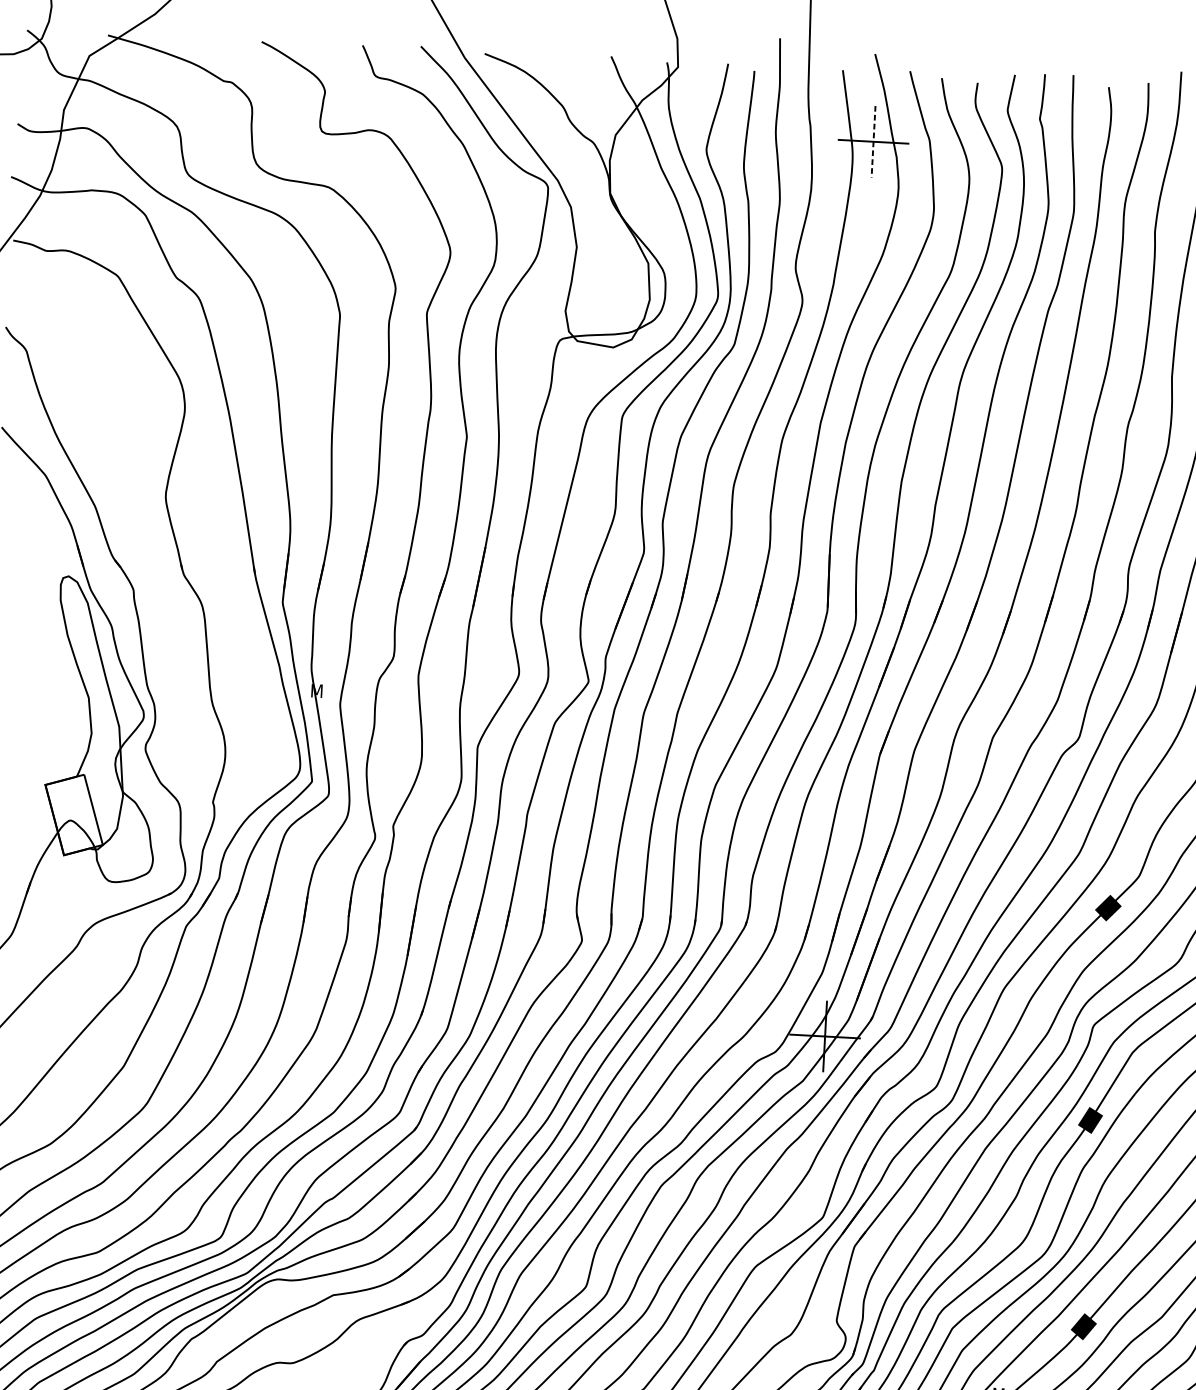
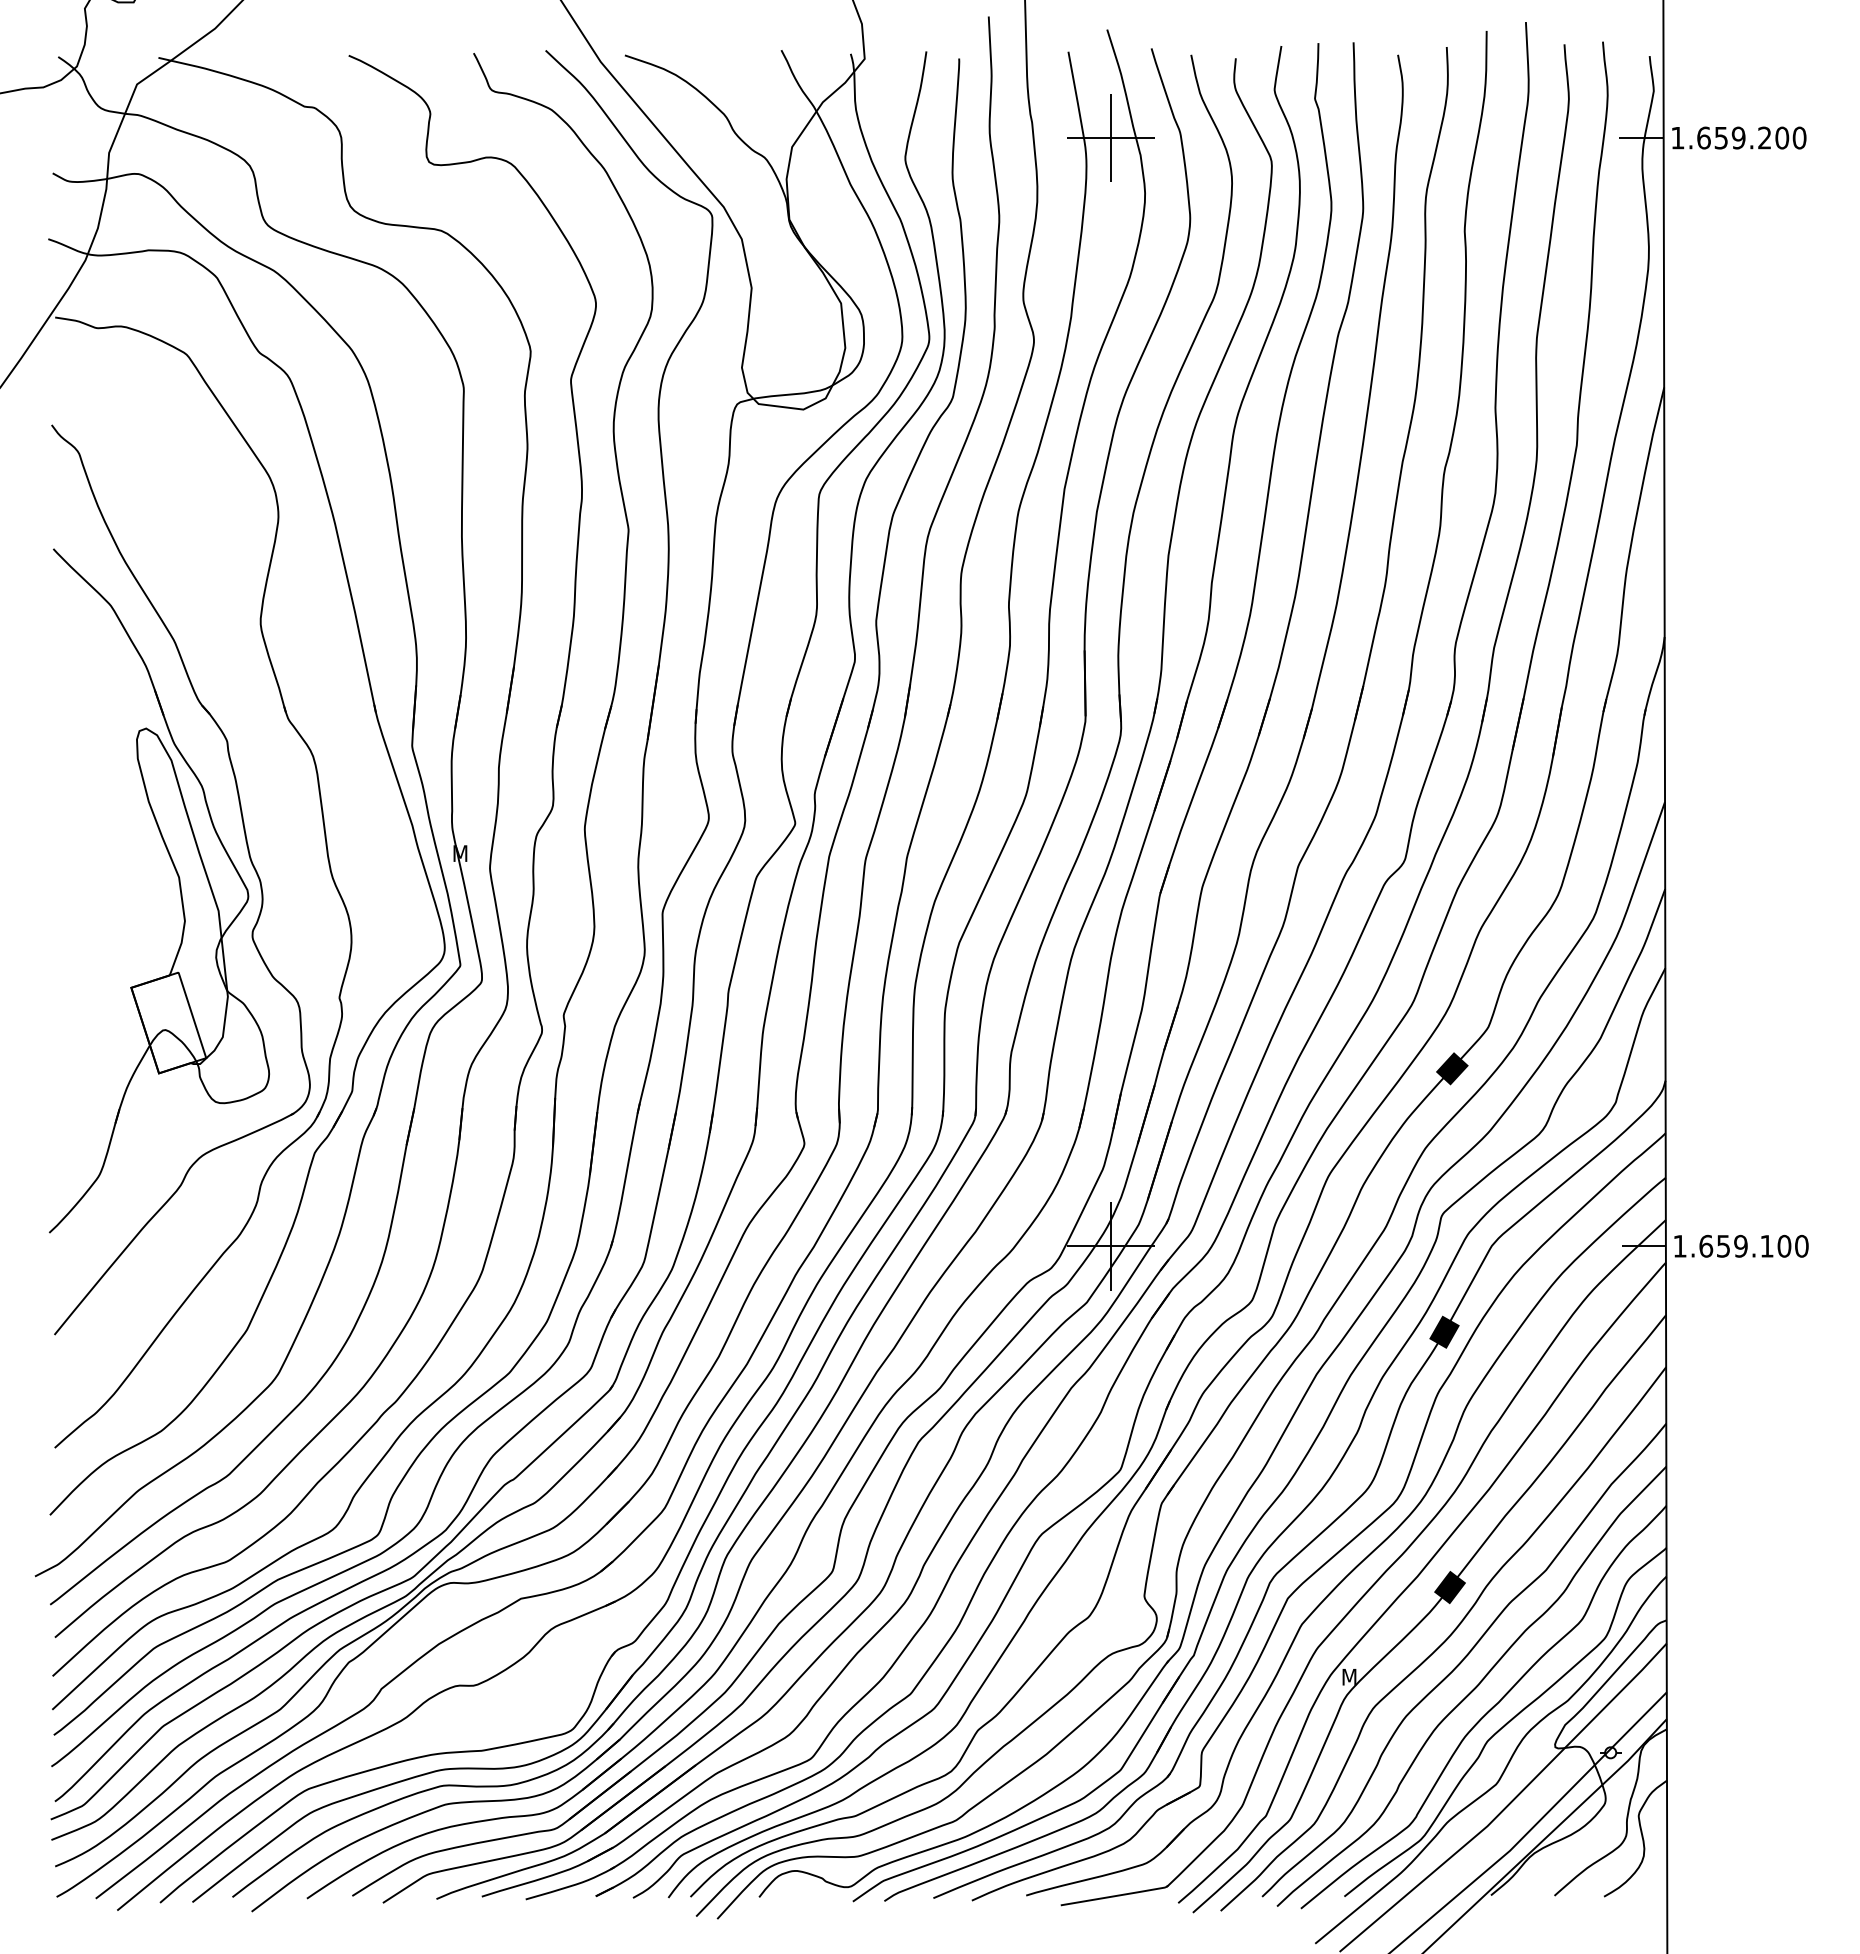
line: (873, 142) -> (1111, 138), dashed -> solid

